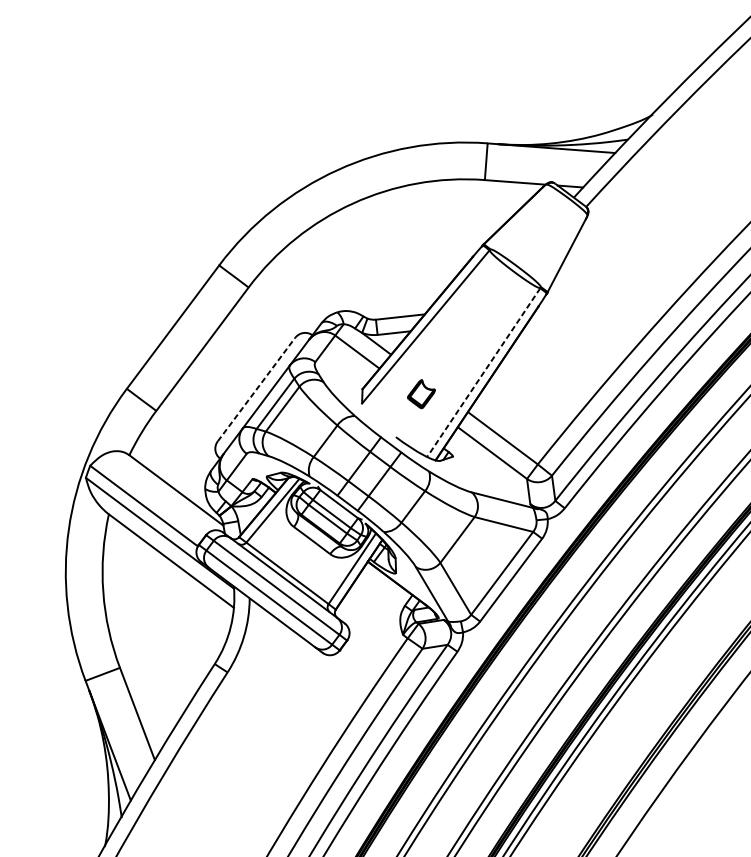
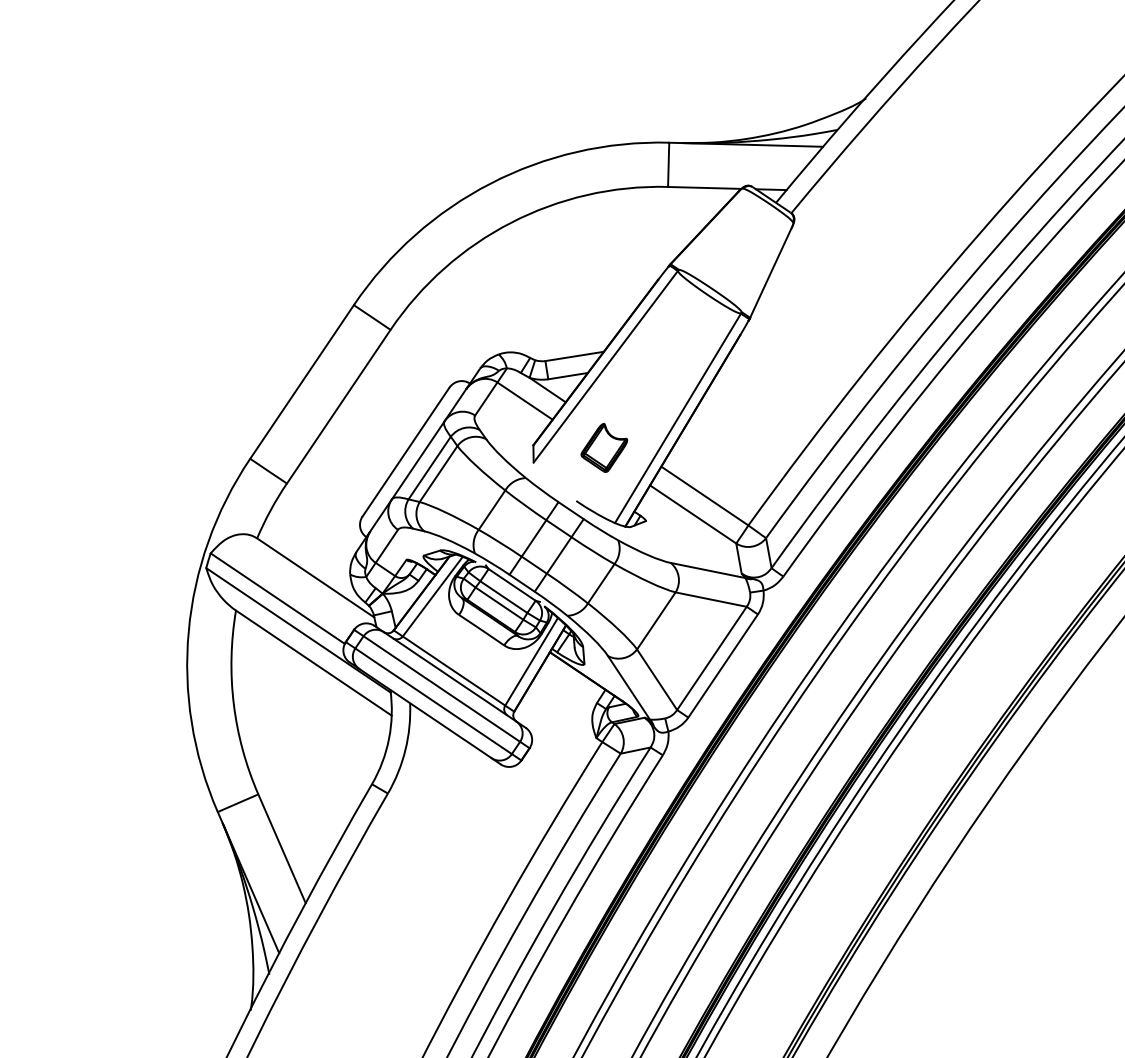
line: (483, 372) -> (677, 418), dashed -> solid
line: (256, 389) -> (406, 452), dashed -> solid
part: (421, 393) -> (604, 447), size x1.43

